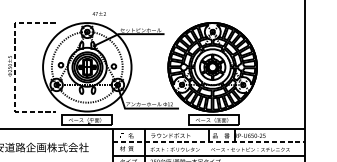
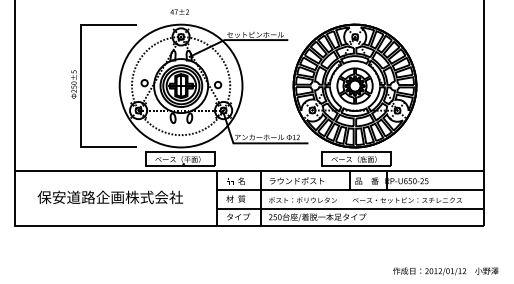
text: (99, 13) -> (179, 11), moved
line: (15, 67) -> (81, 86), dashed -> solid
line: (209, 142) -> (350, 190), dashed -> solid

